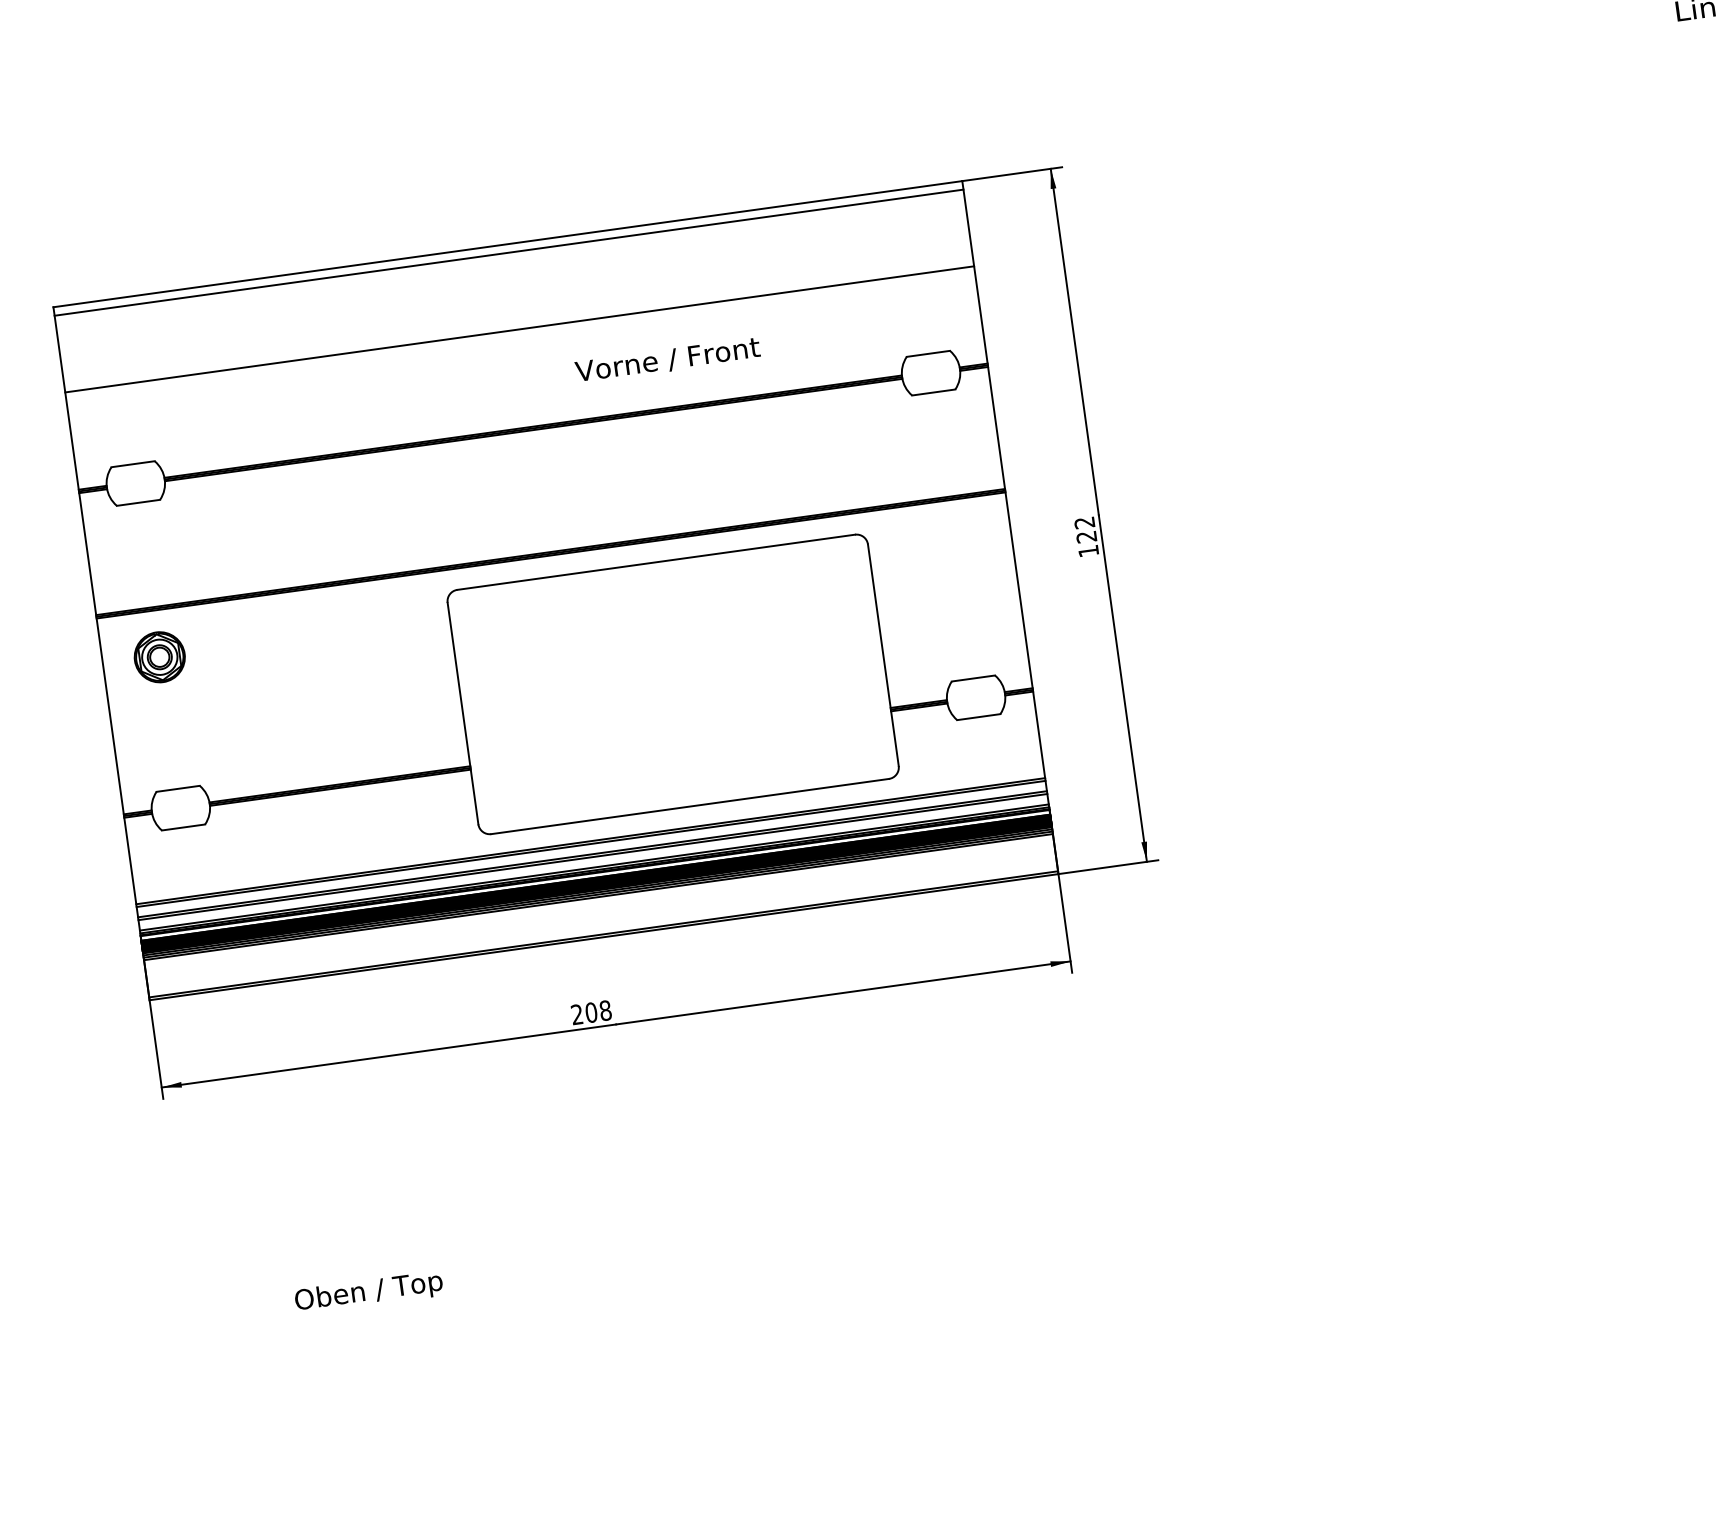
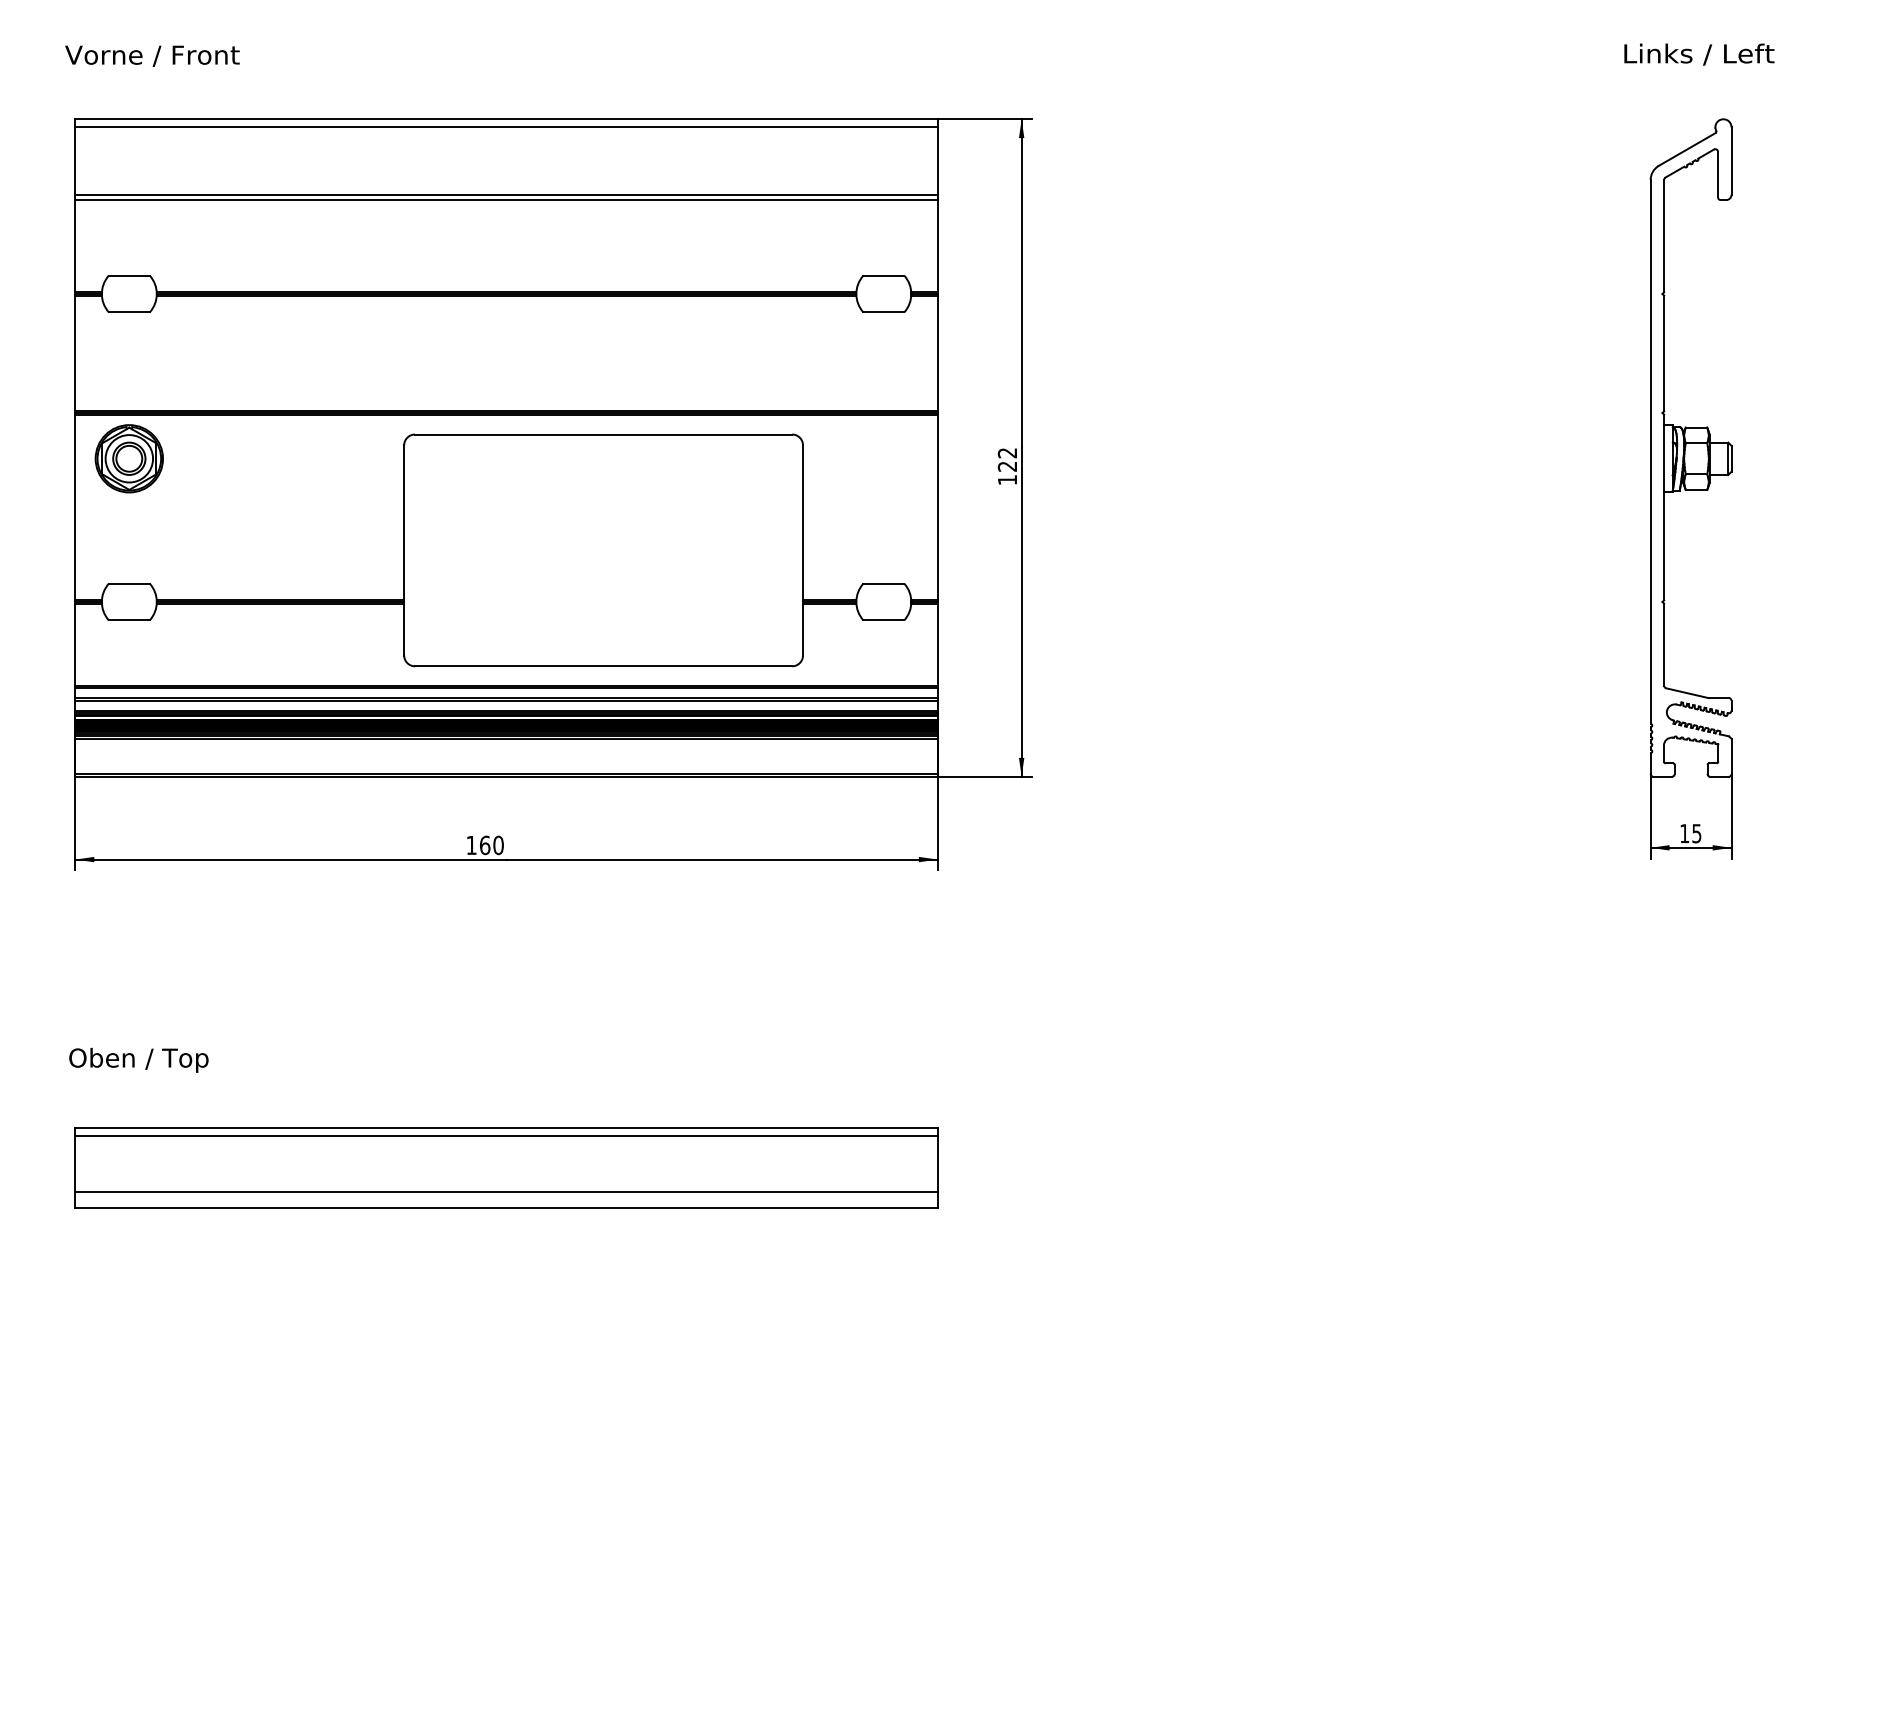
line: (518, 323) -> (506, 194), added
text: (667, 359) -> (152, 55), moved
part: (158, 657) -> (128, 458), size x1.43
text: (590, 1011) -> (484, 844), 208 -> 160
text: (368, 1291) -> (138, 1059), moved
part: (661, 1349) -> (506, 1167), added

